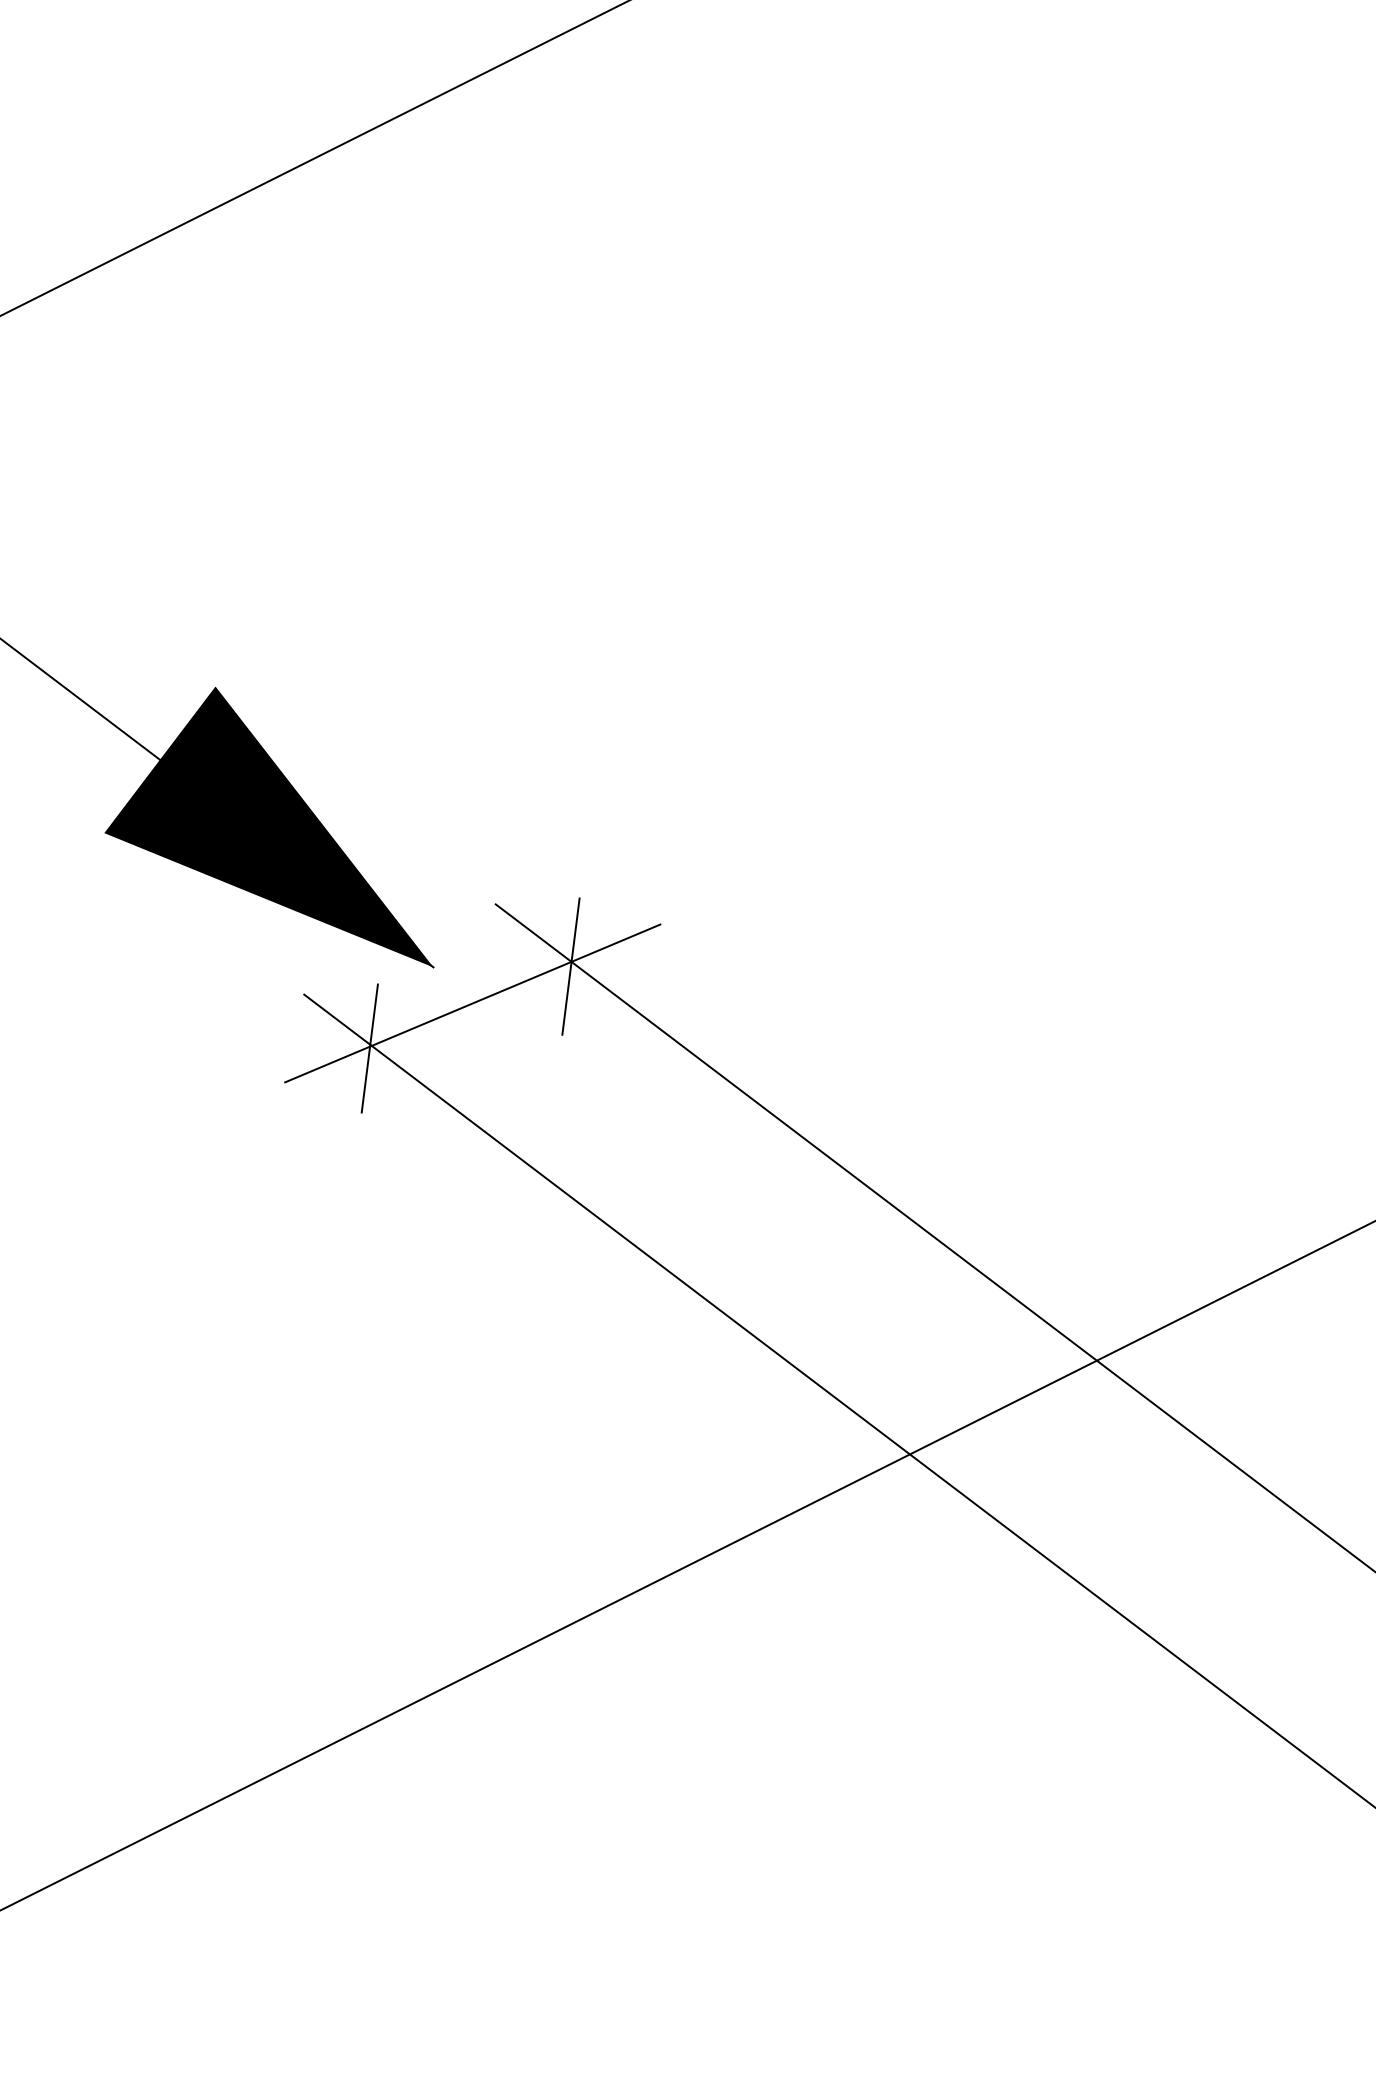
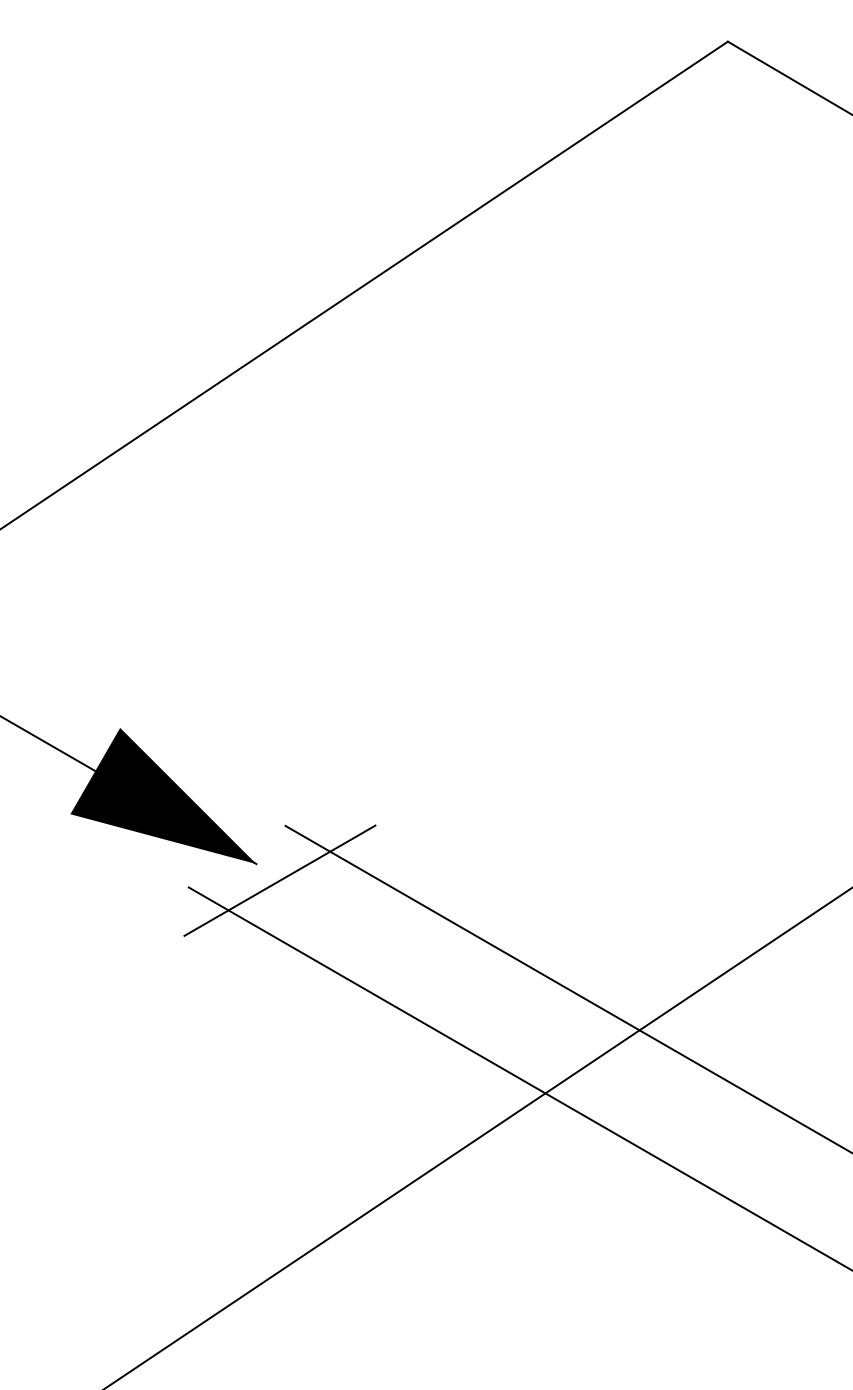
line: (571, 967) -> (330, 854), removed
line: (369, 1047) -> (227, 911), removed

